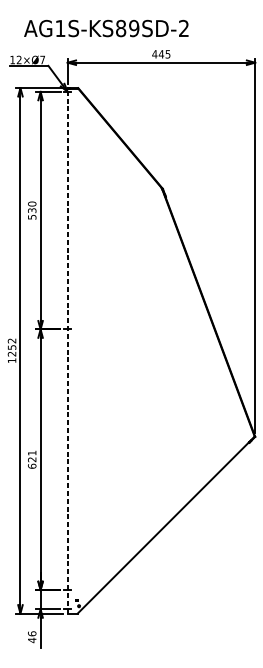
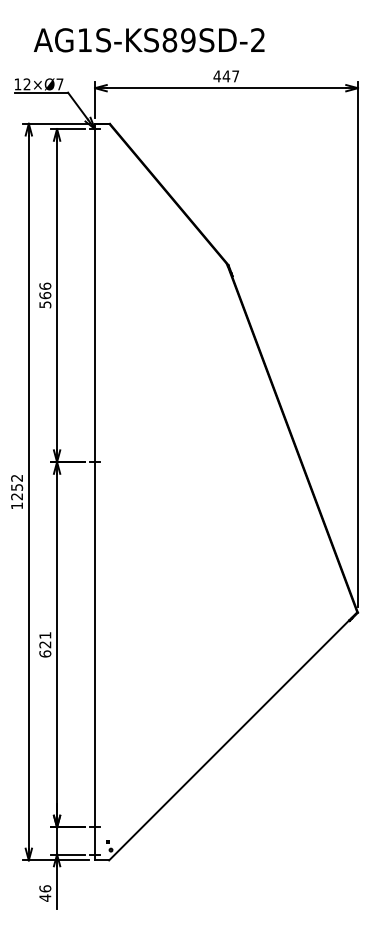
text: (167, 54) -> (235, 76), 445 -> 447
text: (32, 207) -> (45, 290), 530 -> 566
line: (68, 350) -> (95, 491), dashed -> solid

